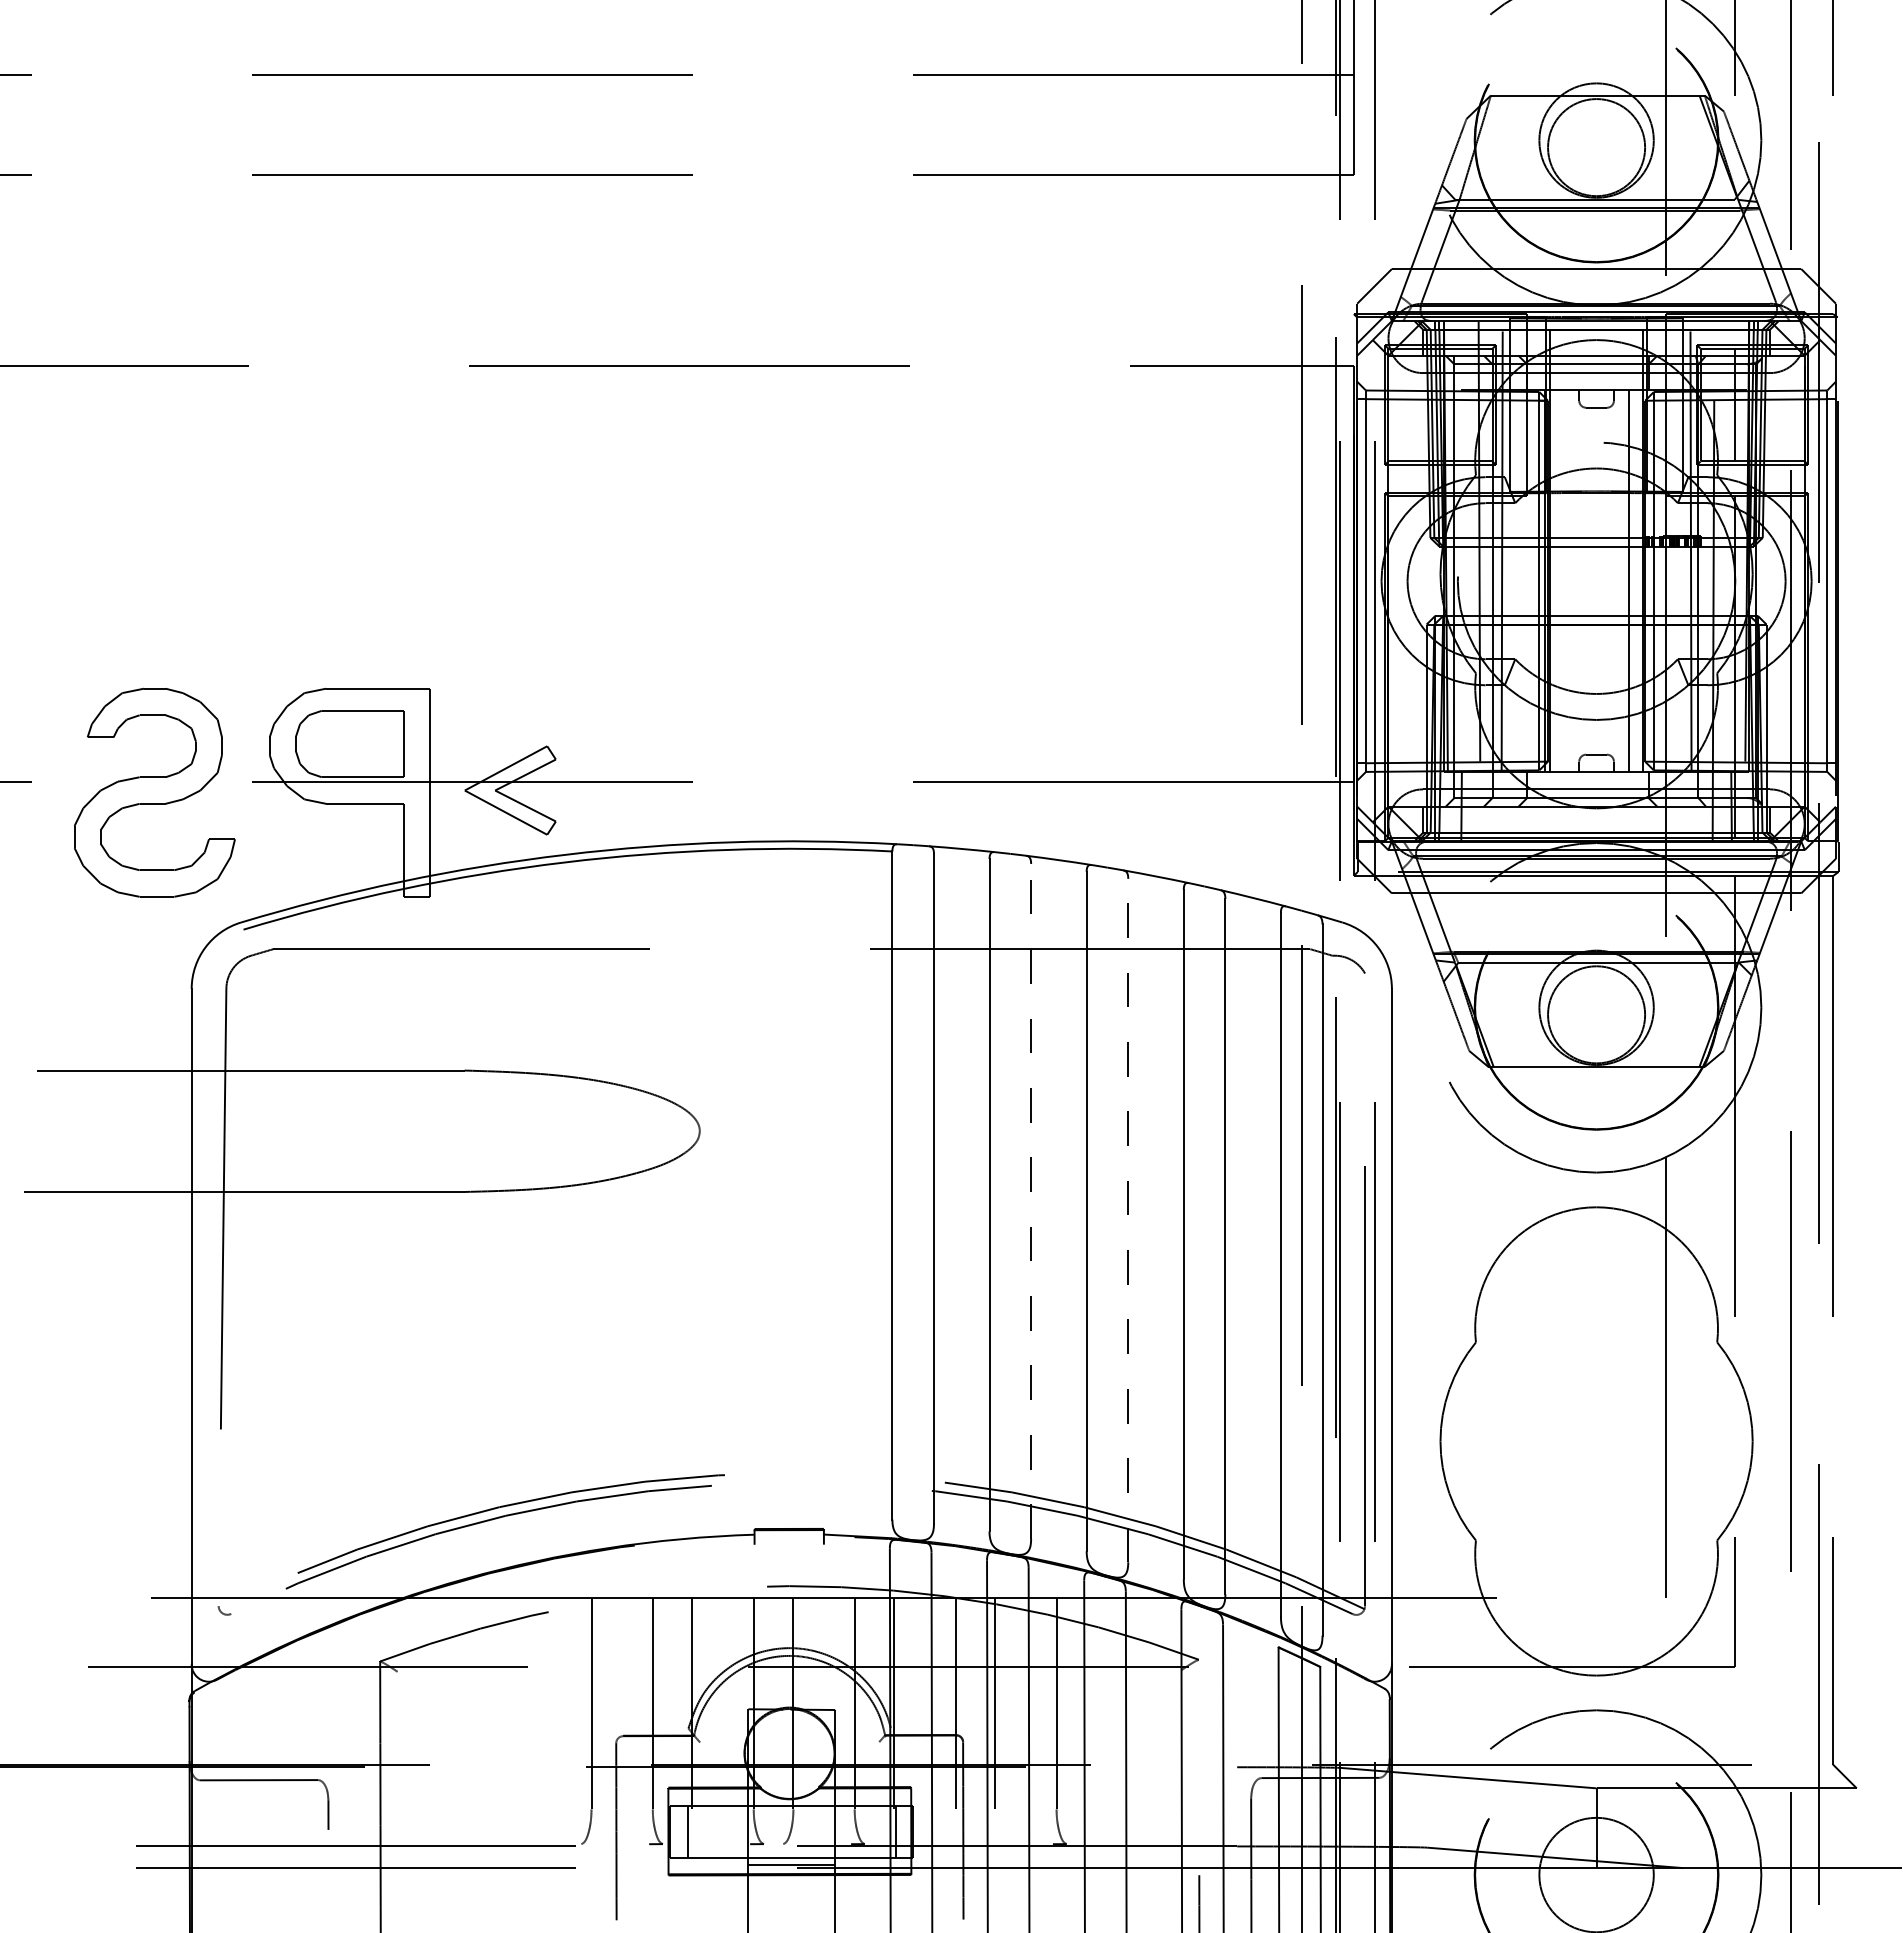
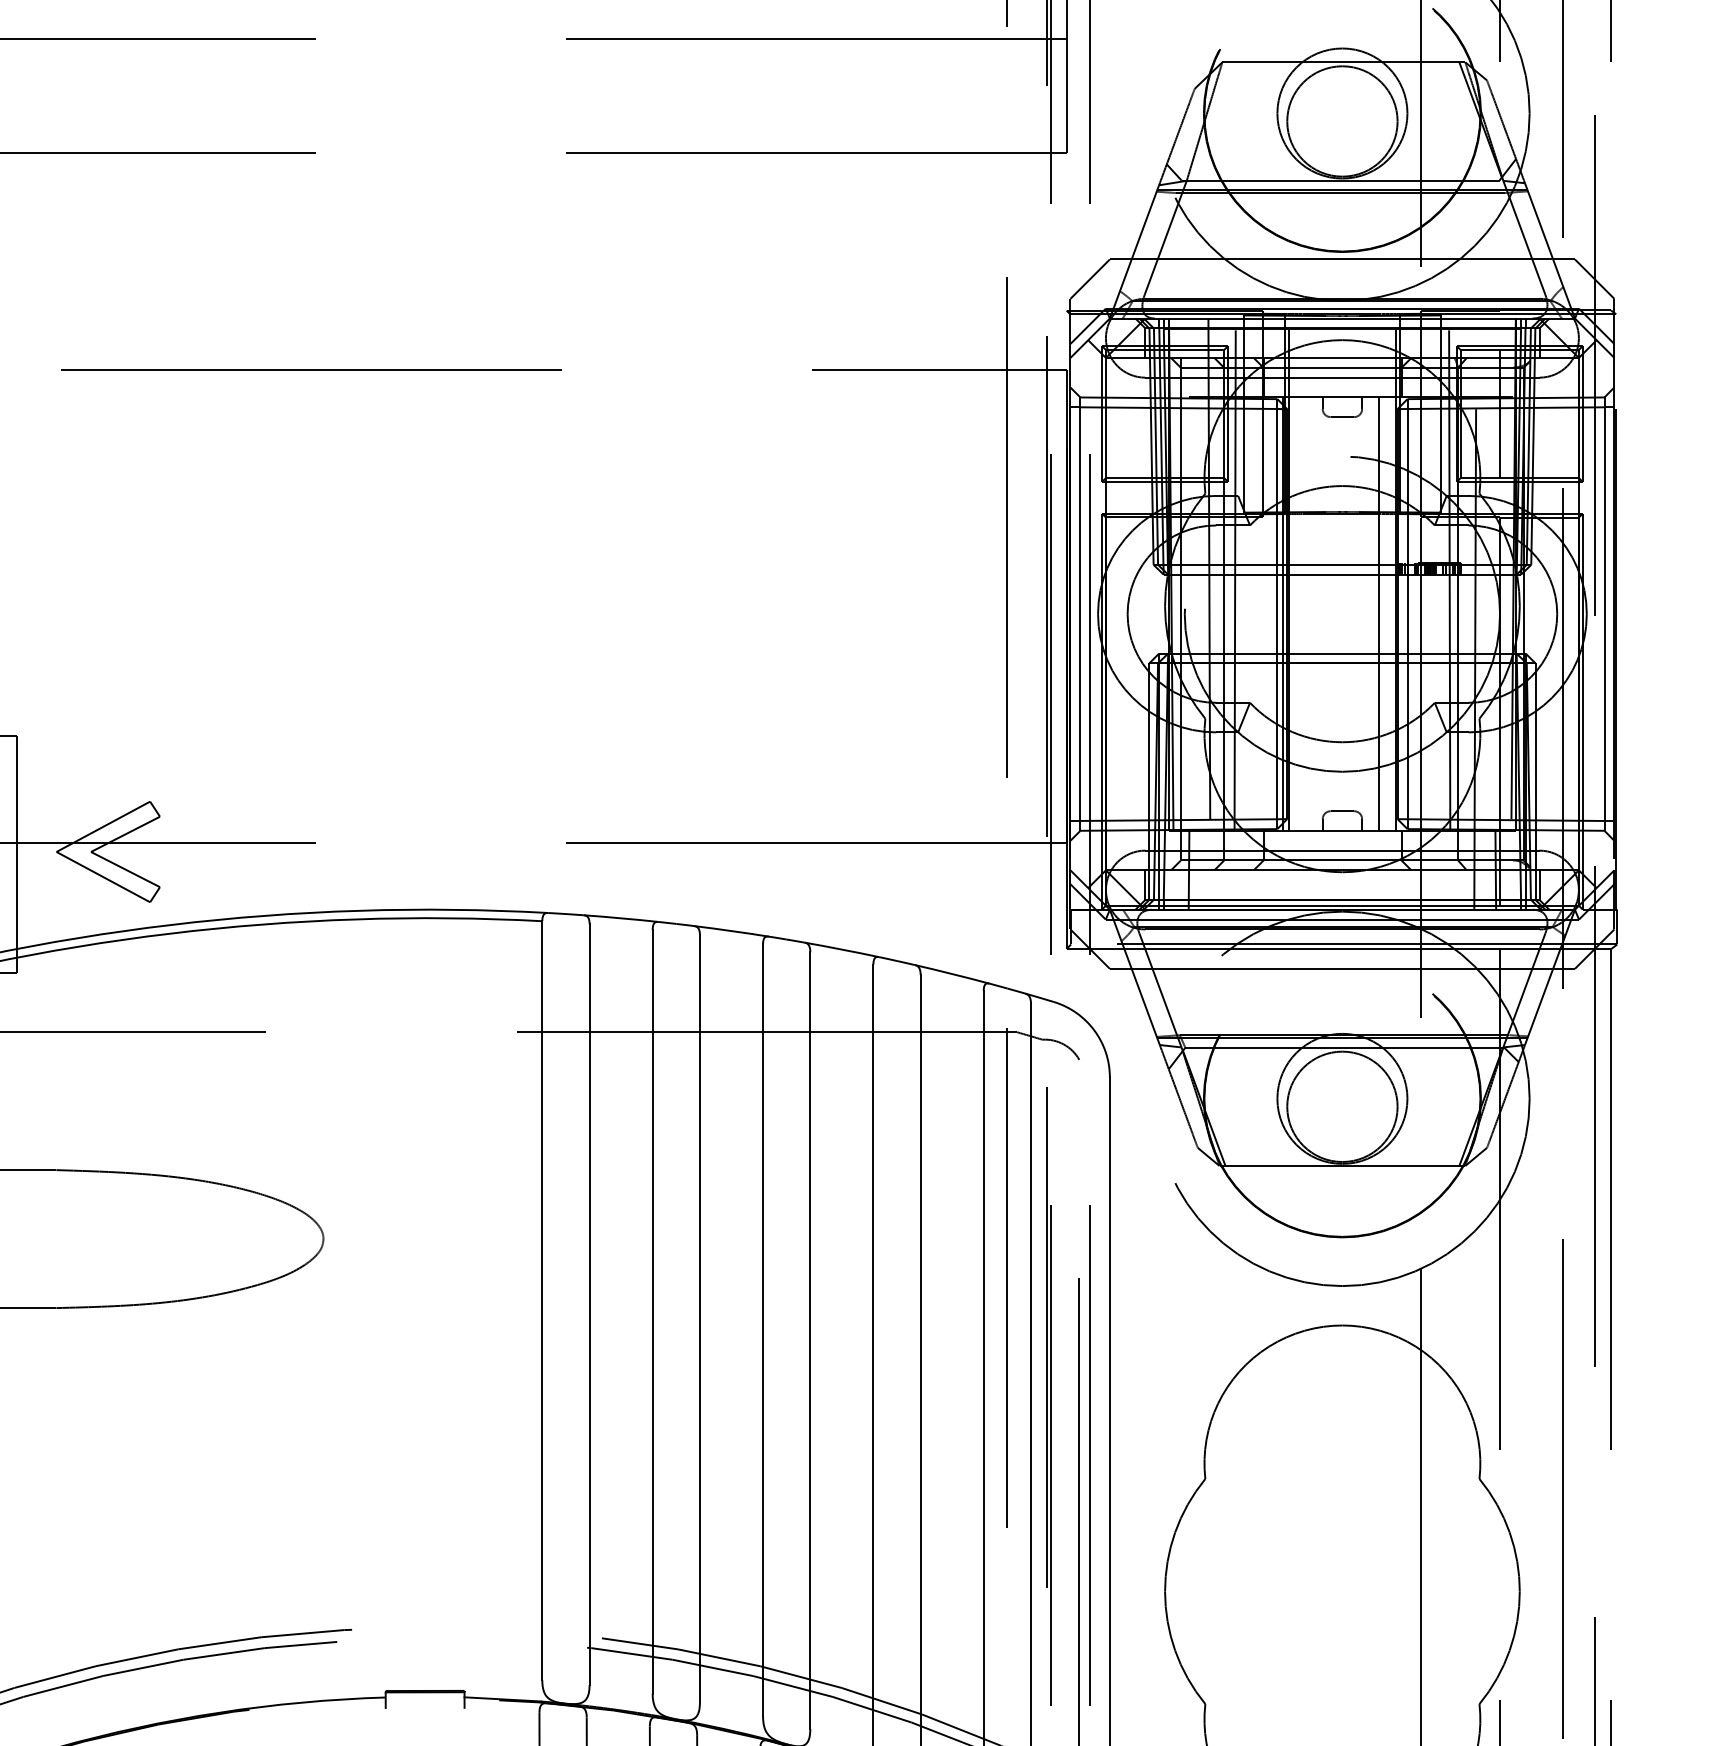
line: (1031, 1200) -> (700, 1317), dashed -> solid
line: (1128, 1220) -> (810, 1340), dashed -> solid

